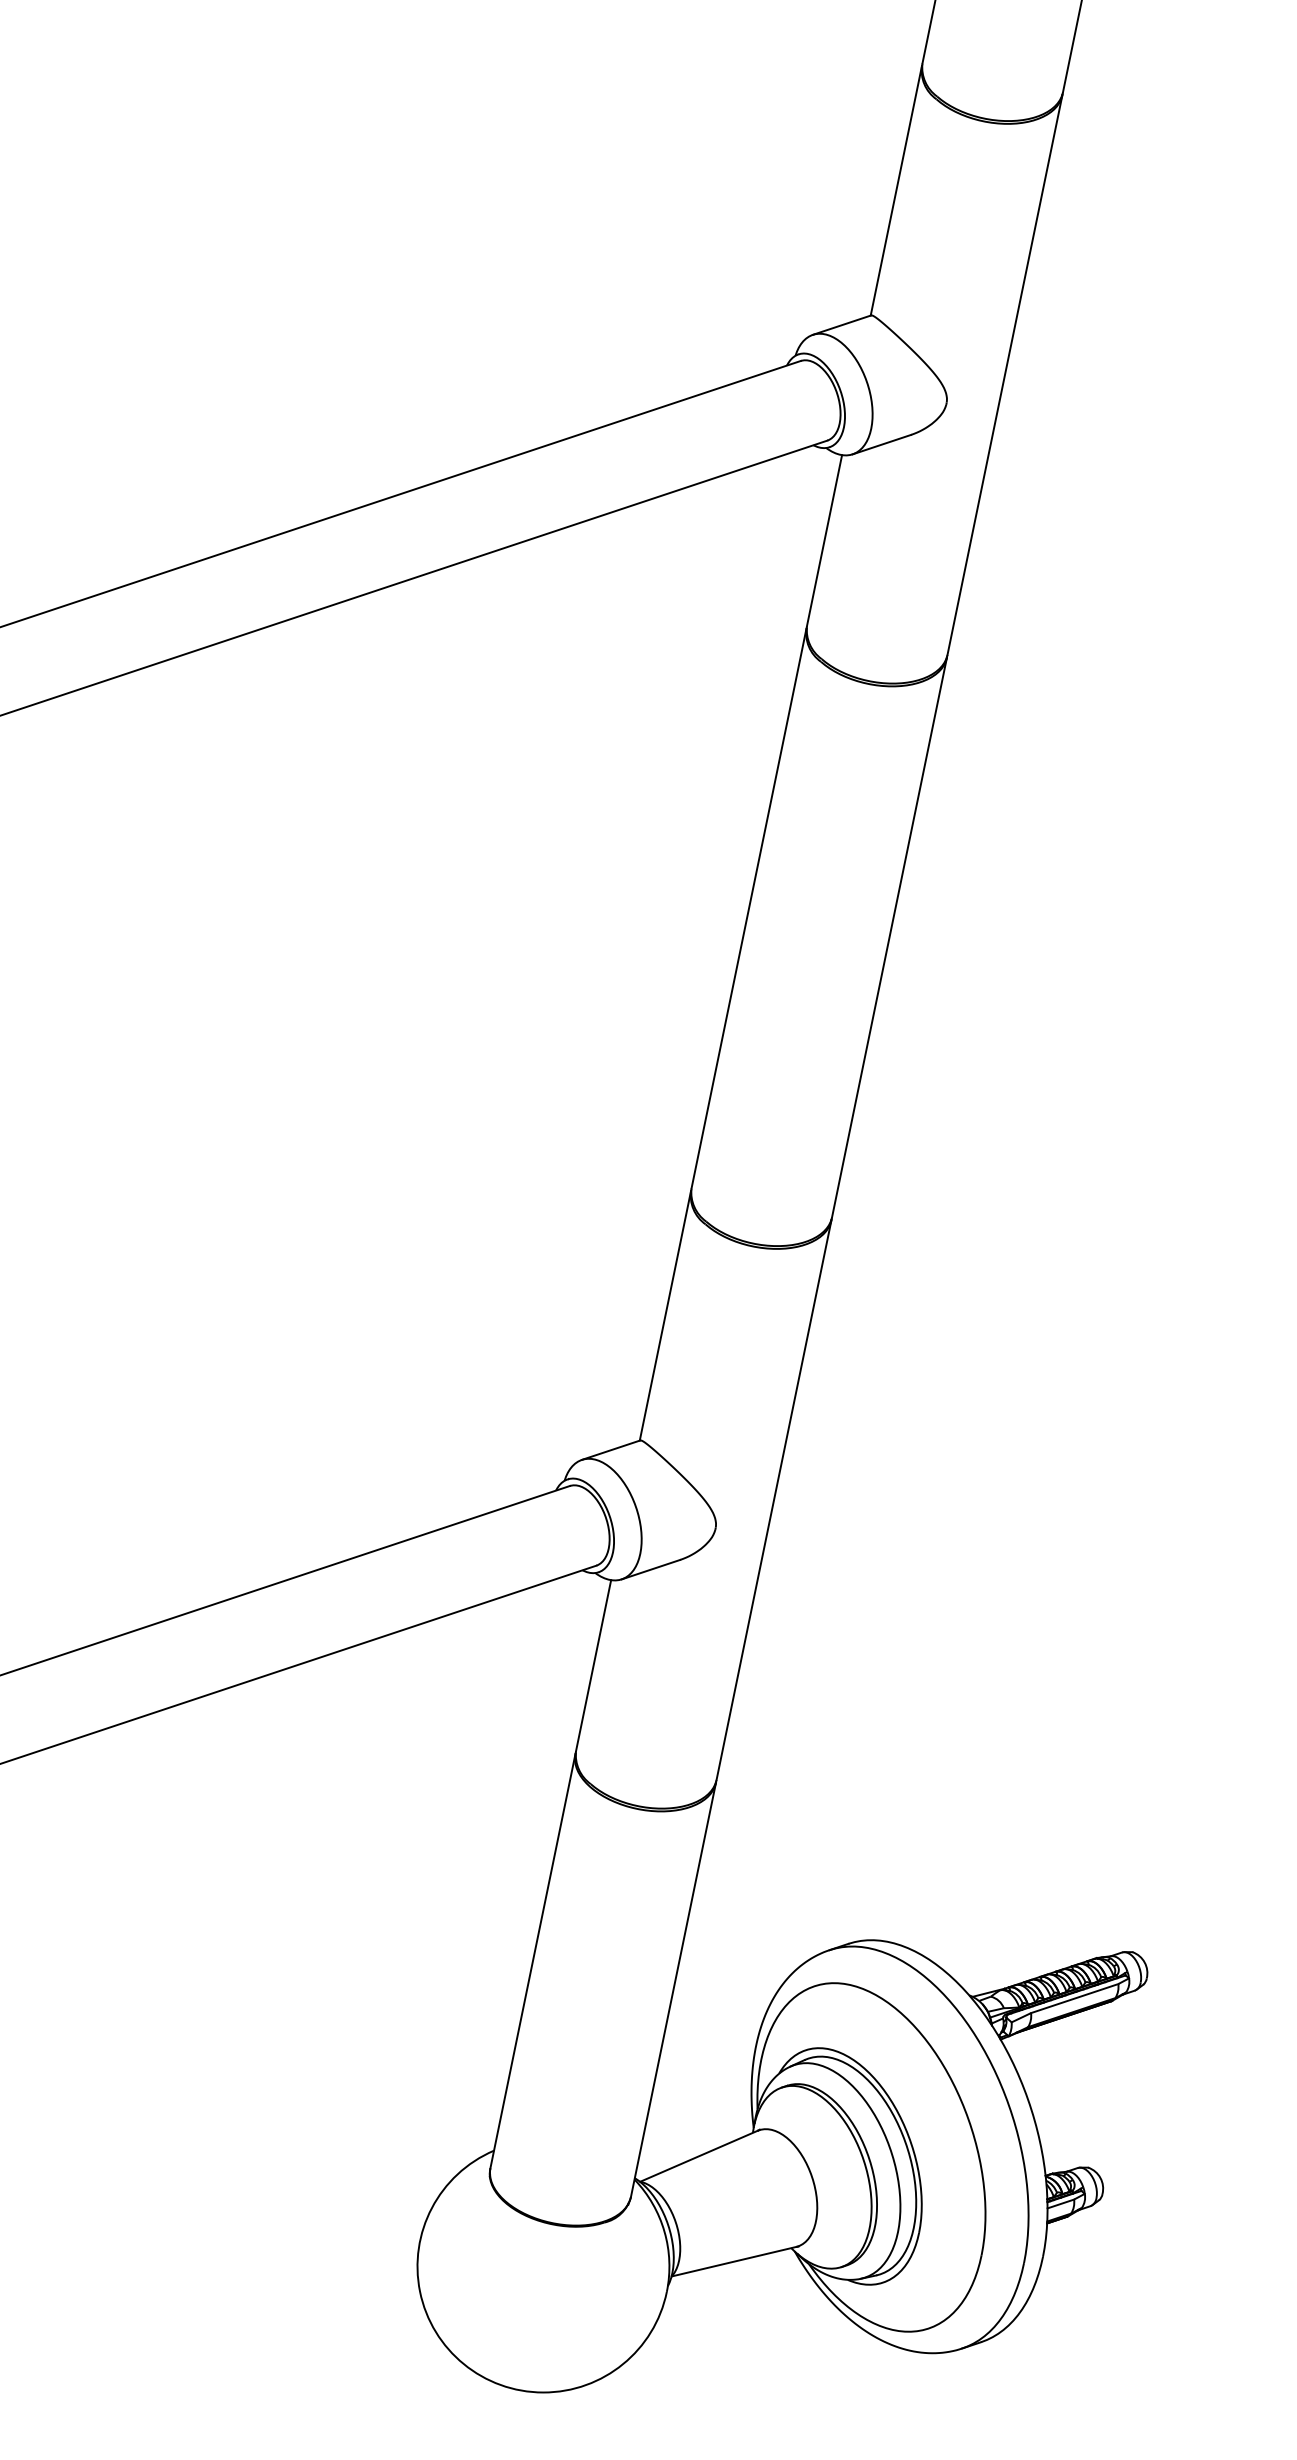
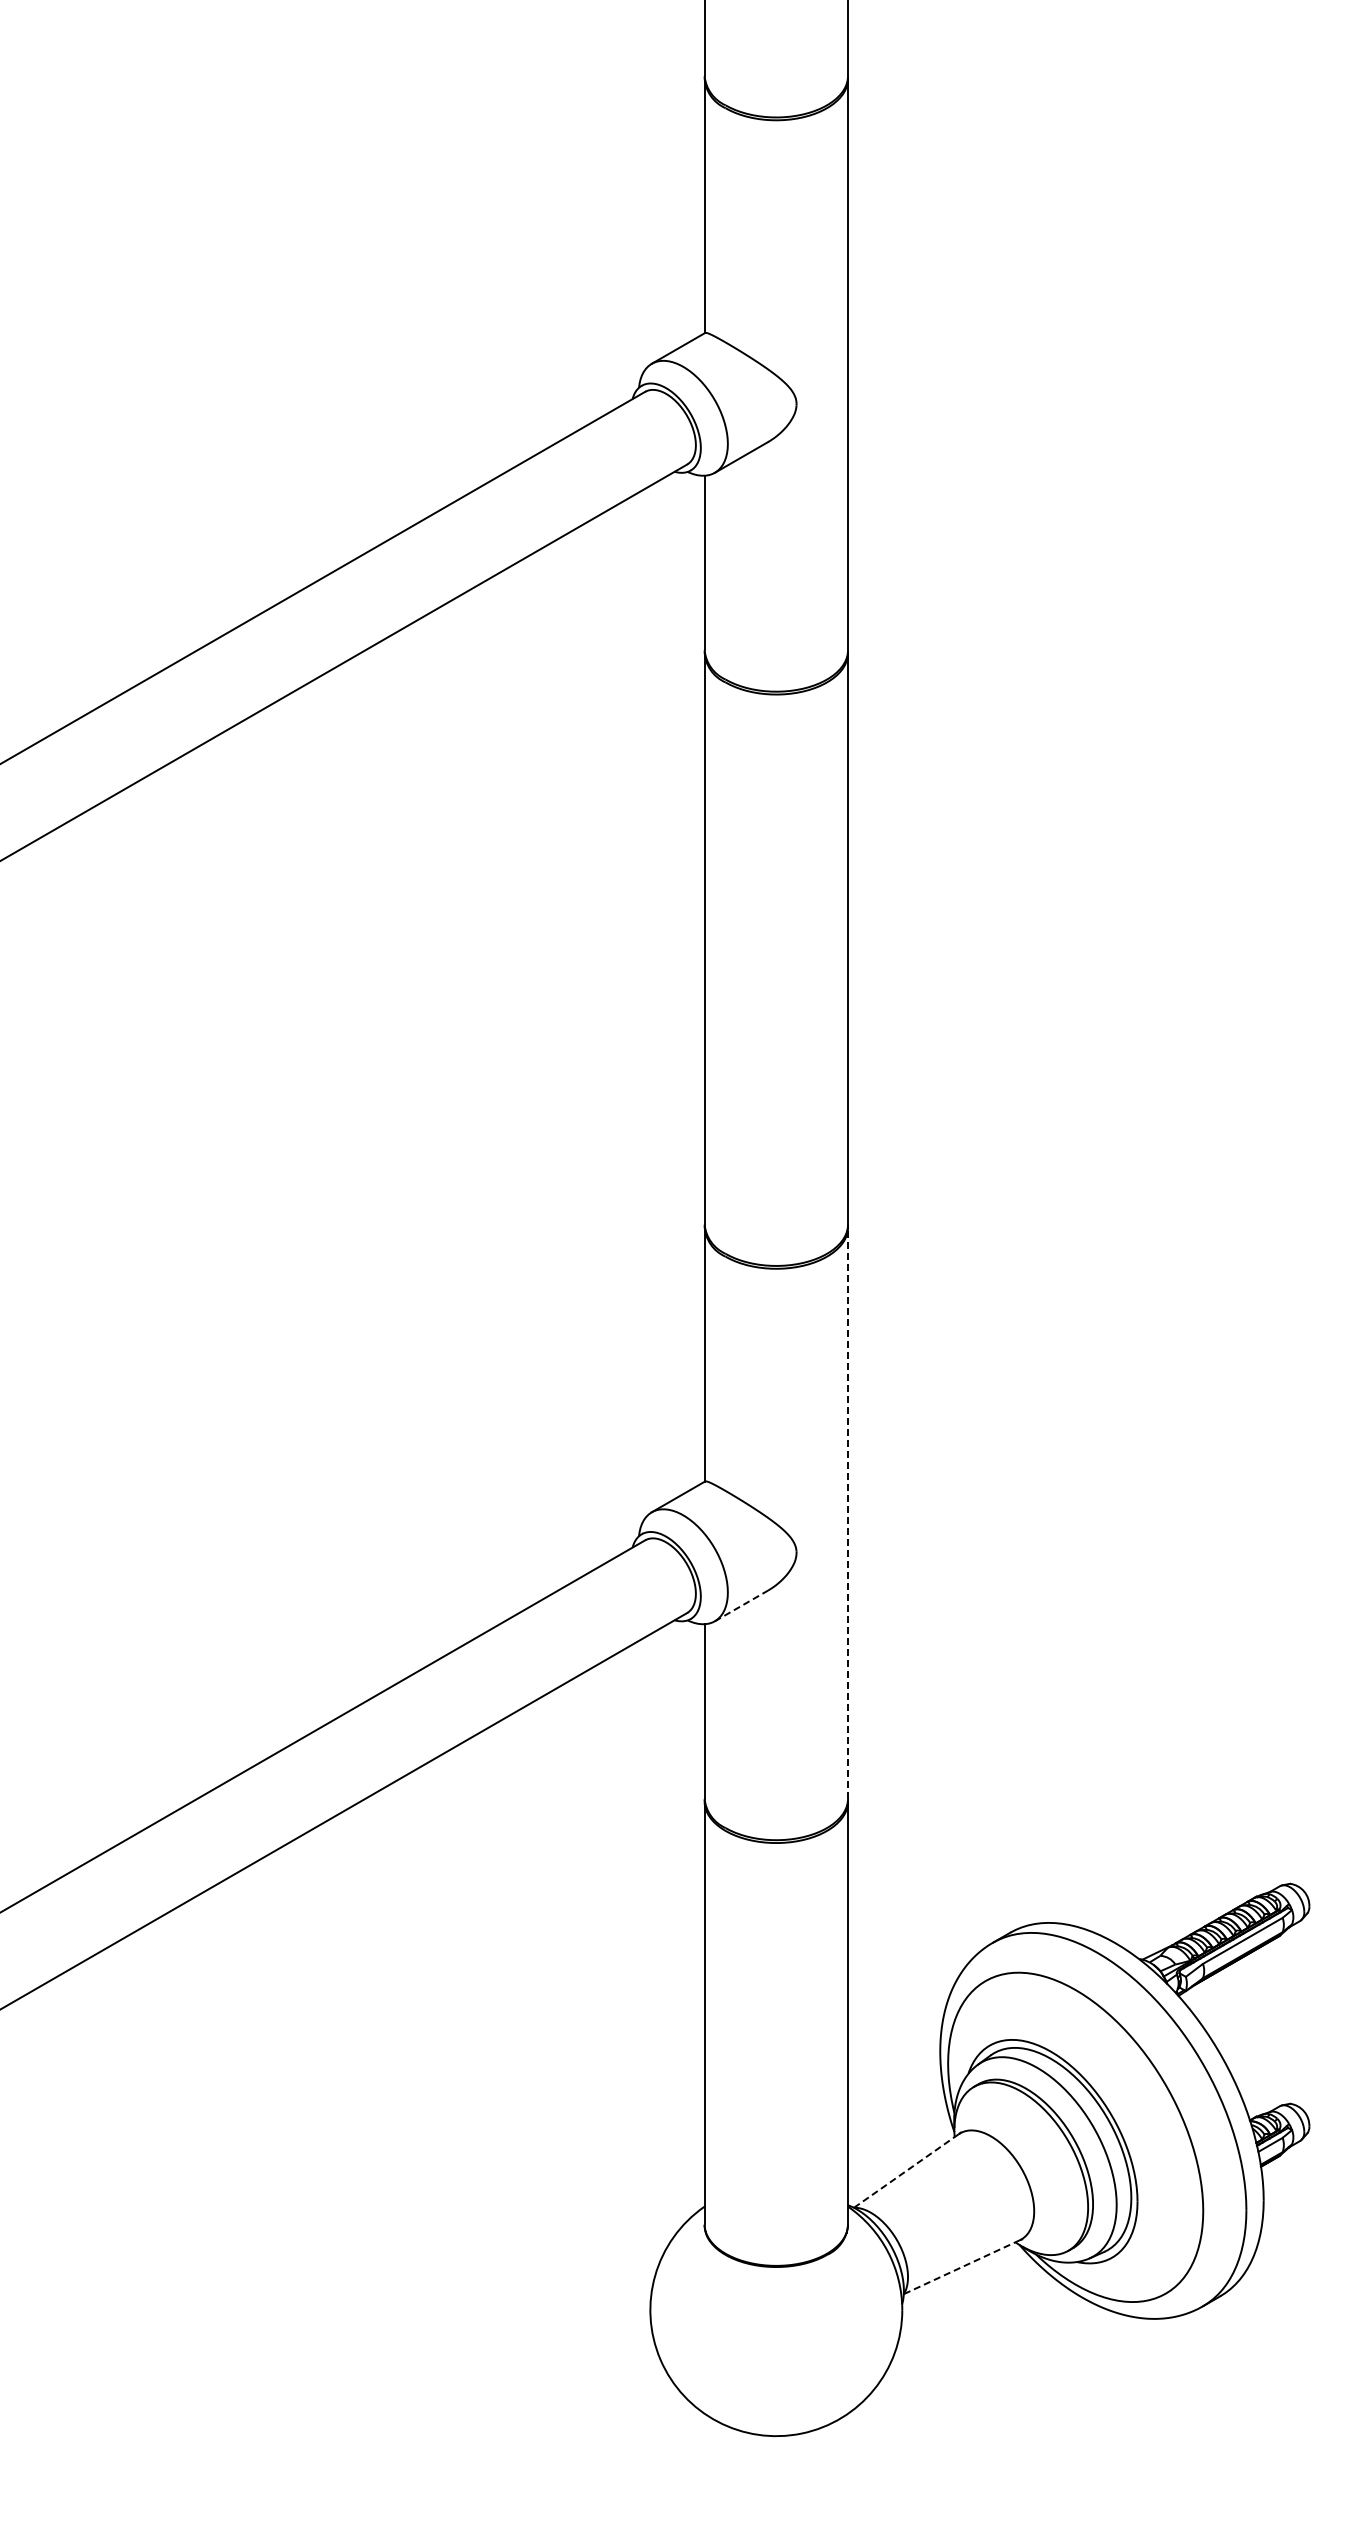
line: (774, 1500) -> (848, 1513), solid -> dashed
line: (651, 1569) -> (741, 1605), solid -> dashed
line: (699, 2155) -> (906, 2170), solid -> dashed
line: (733, 2261) -> (961, 2267), solid -> dashed

